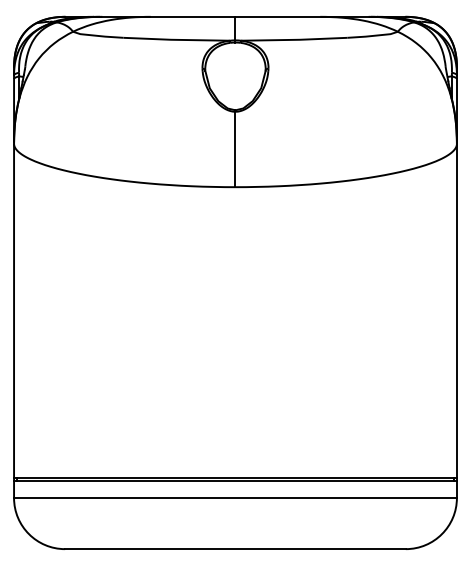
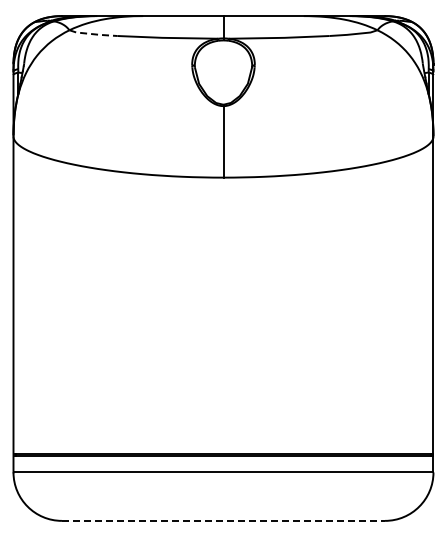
line: (98, 36) -> (93, 34), solid -> dashed
line: (235, 548) -> (223, 520), solid -> dashed

